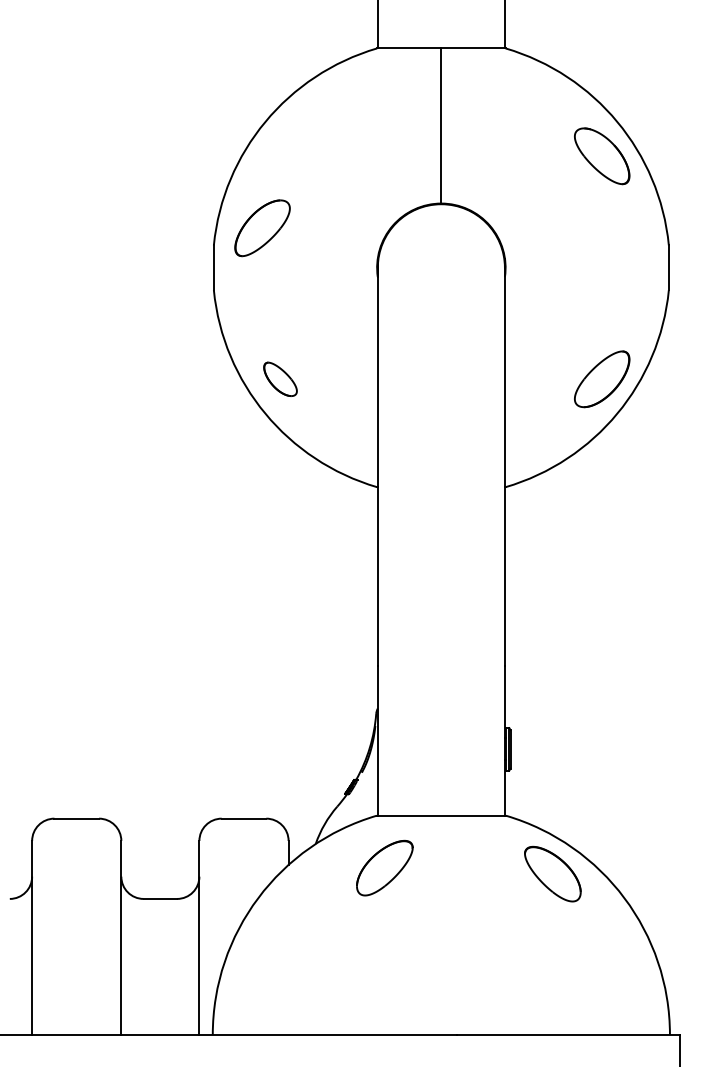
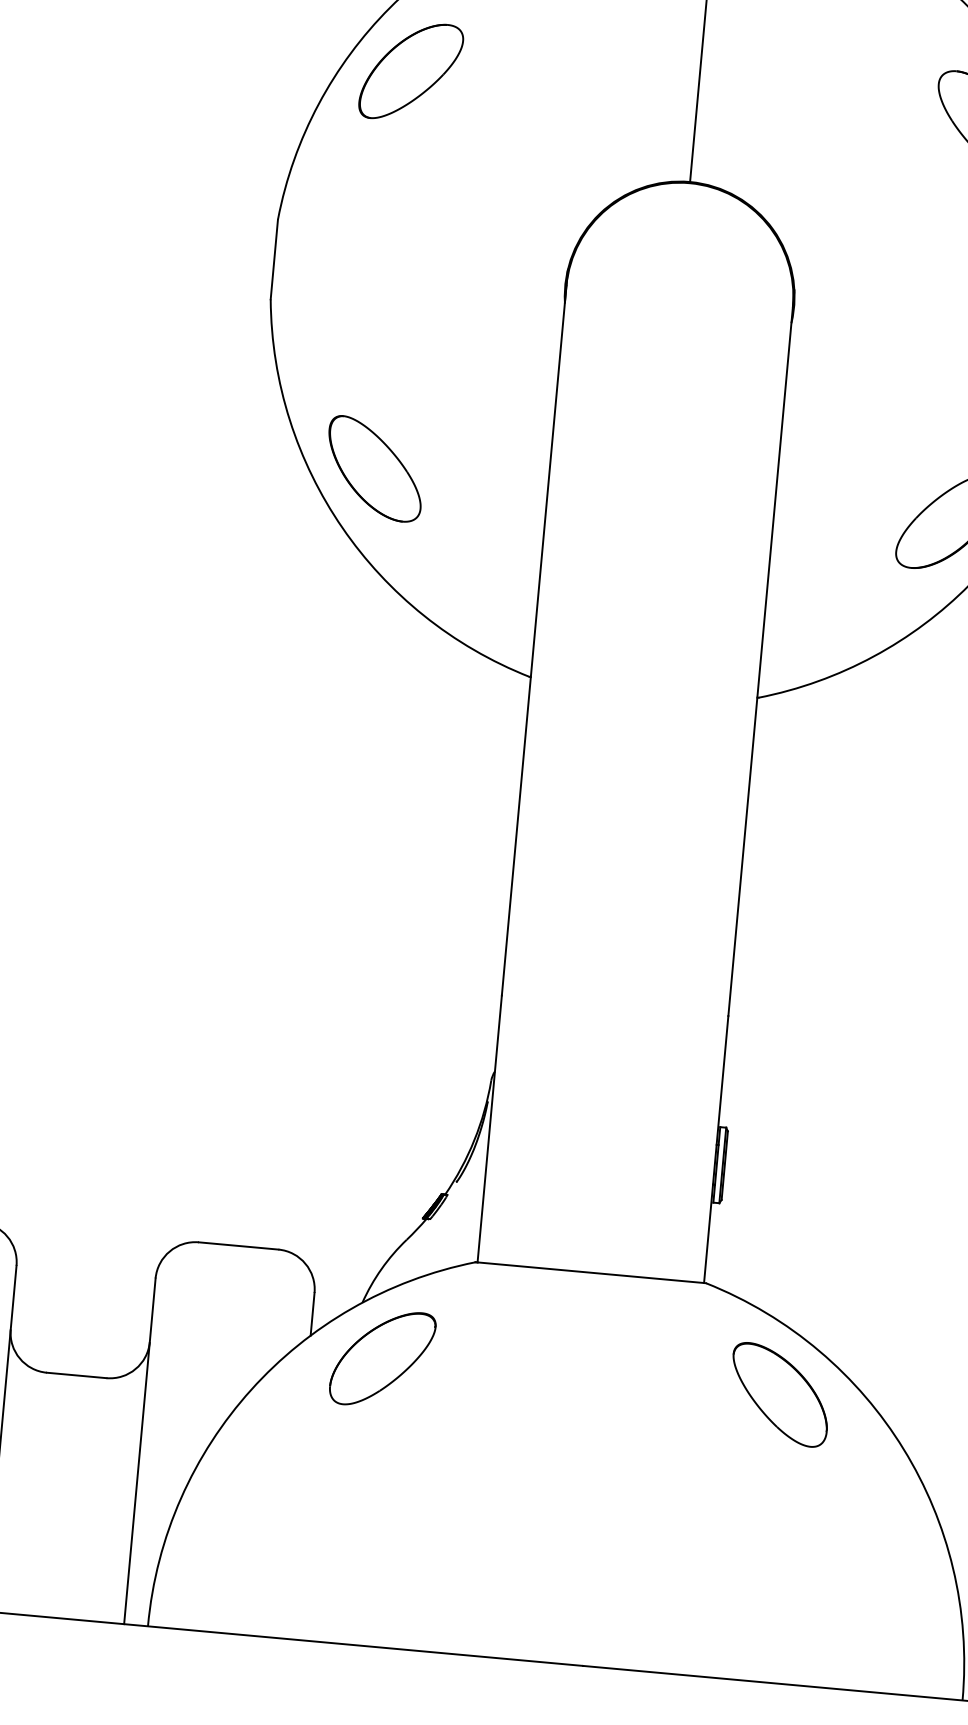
part: (262, 228) -> (411, 72), moved
part: (280, 379) -> (374, 469), size x1.67
part: (384, 867) -> (382, 1357), moved

